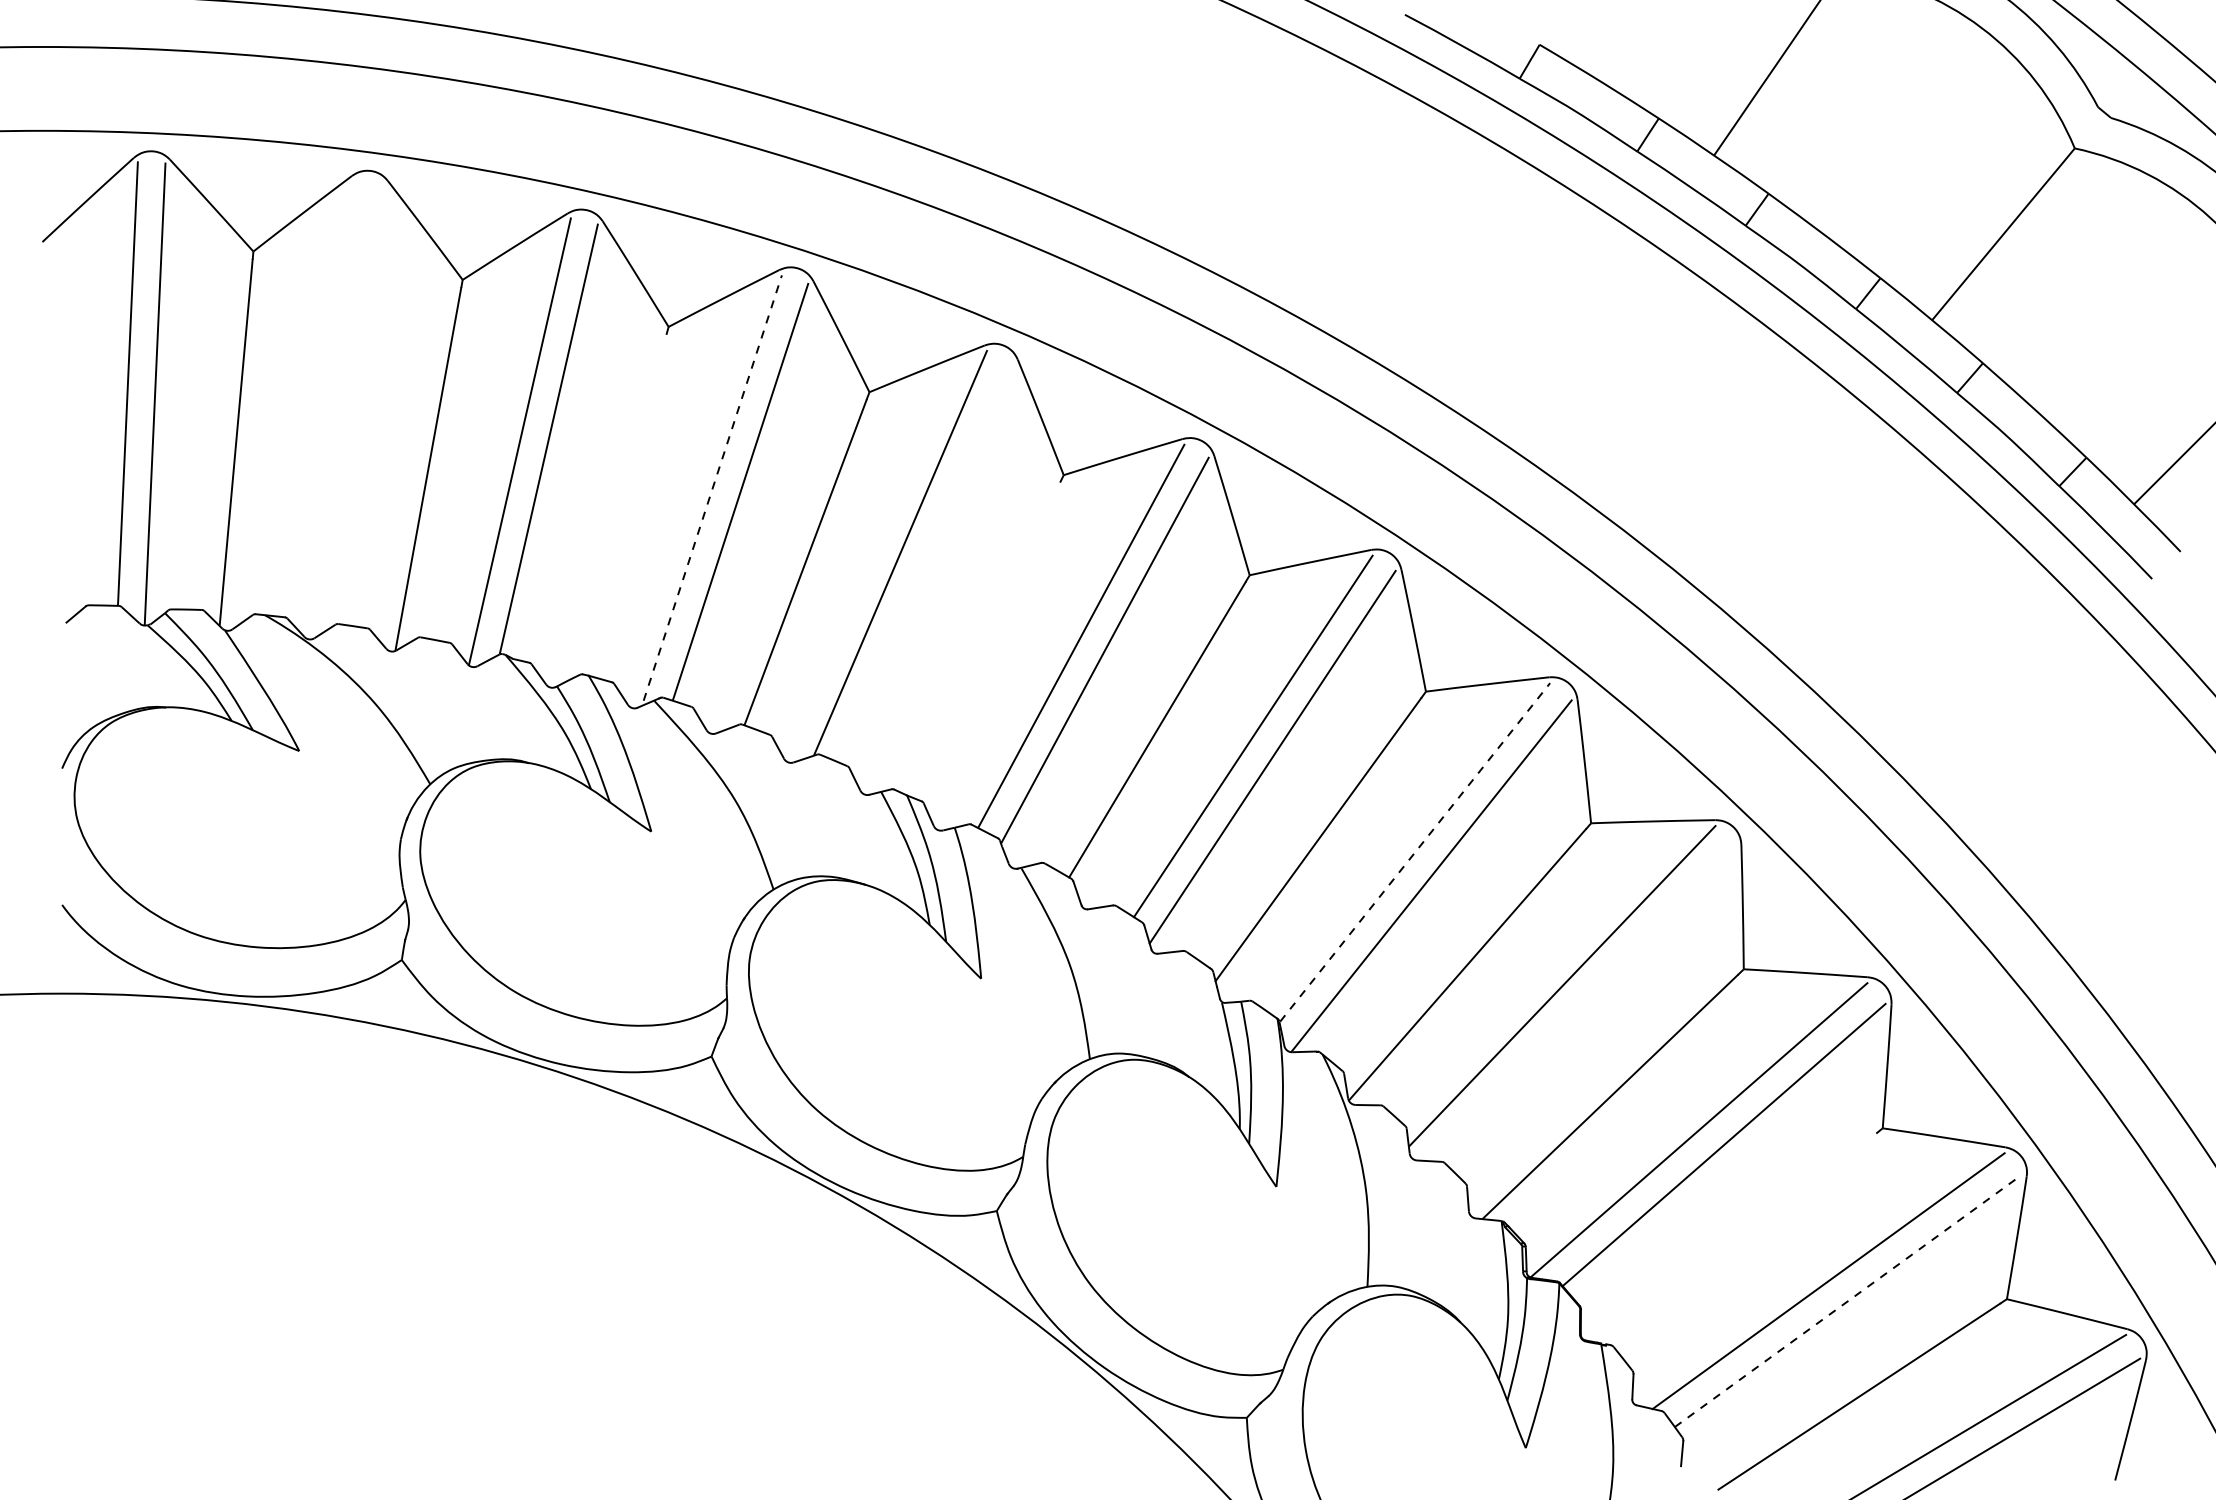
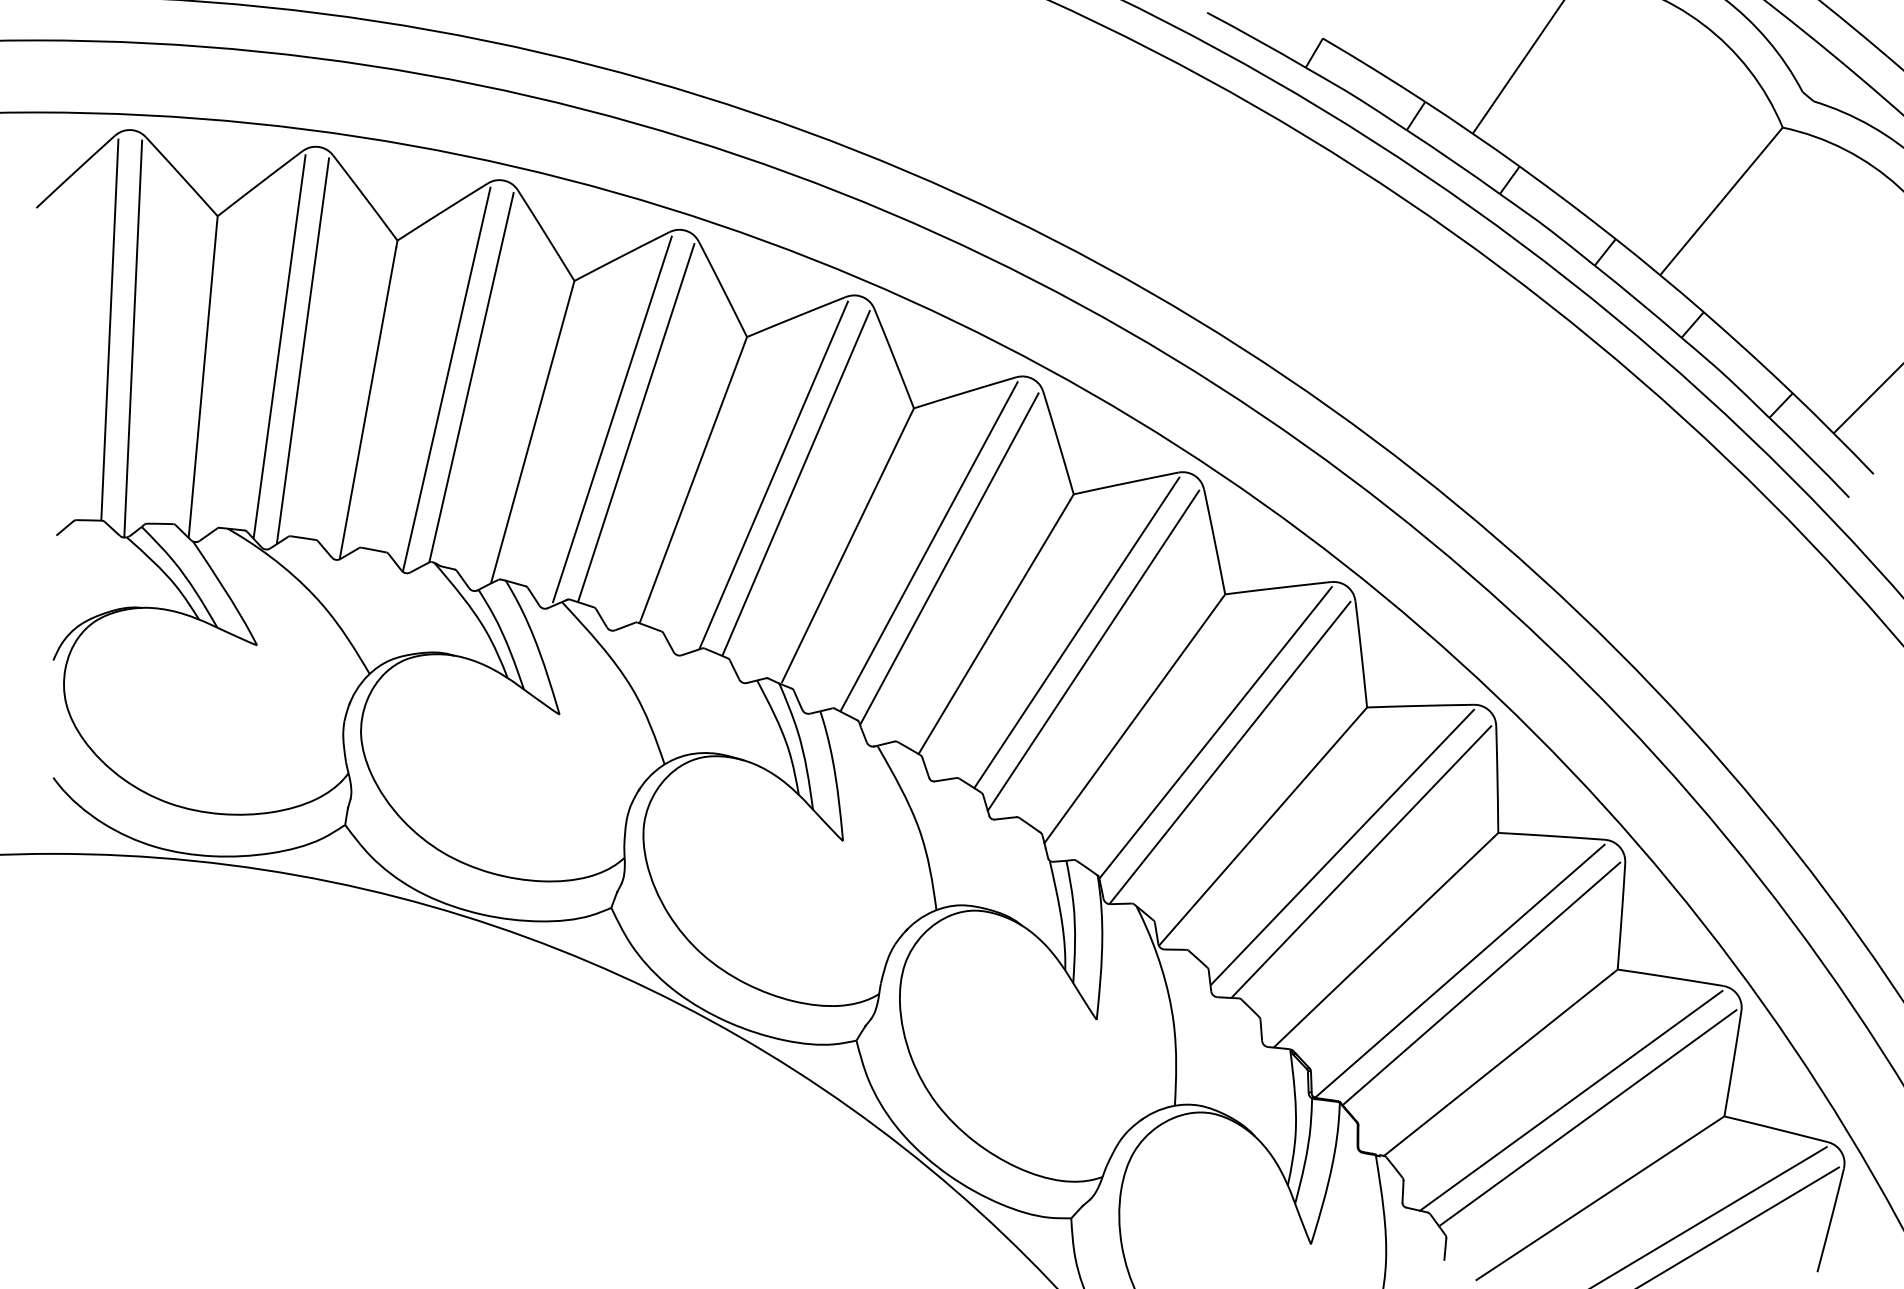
line: (325, 403) -> (279, 346), added
line: (352, 407) -> (302, 350), added
line: (712, 486) -> (612, 418), dashed -> solid
line: (618, 505) -> (531, 434), added
line: (925, 562) -> (795, 483), added
line: (985, 638) -> (846, 548), added
line: (1415, 852) -> (1216, 732), dashed -> solid
line: (1584, 1002) -> (1361, 861), added
line: (1744, 1238) -> (1498, 1064), added
line: (1847, 1301) -> (1587, 1118), dashed -> solid

